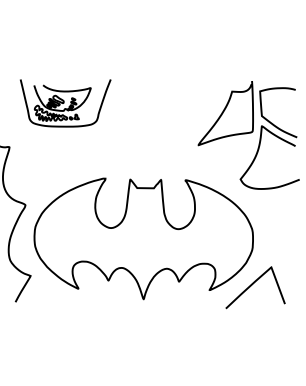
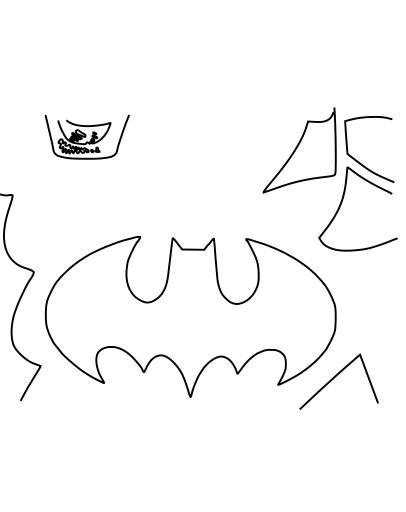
part: (65, 103) -> (86, 137), size x0.7

